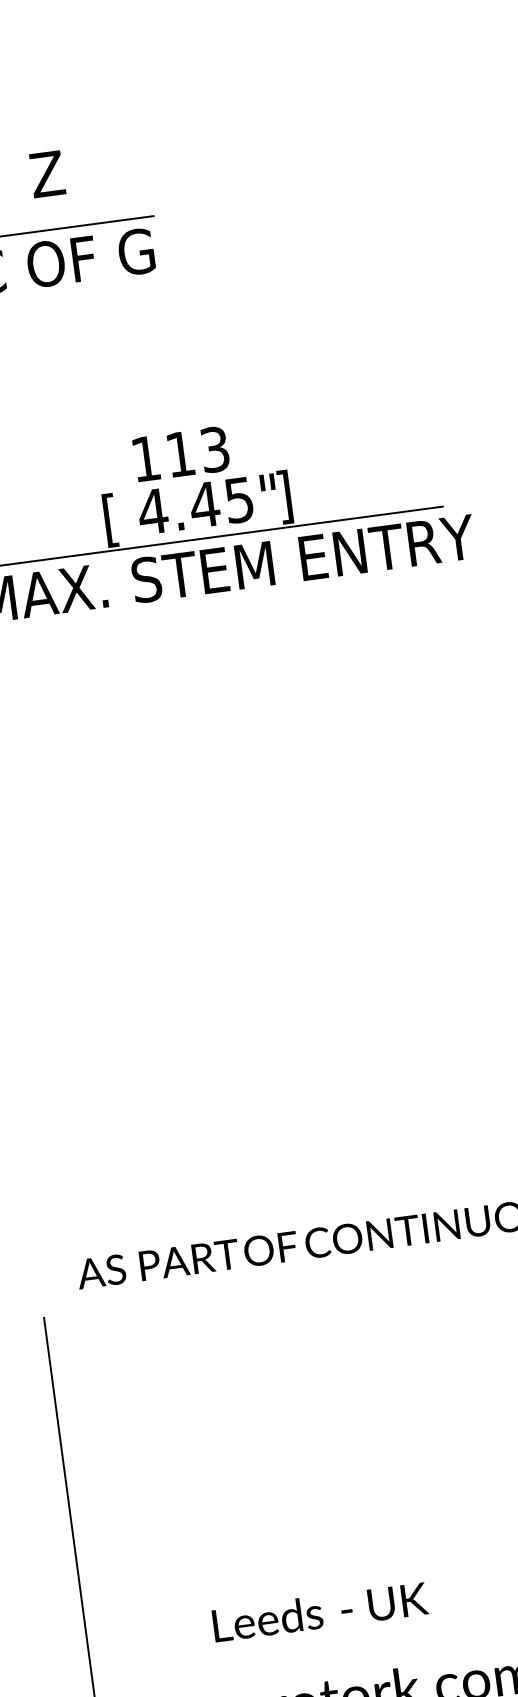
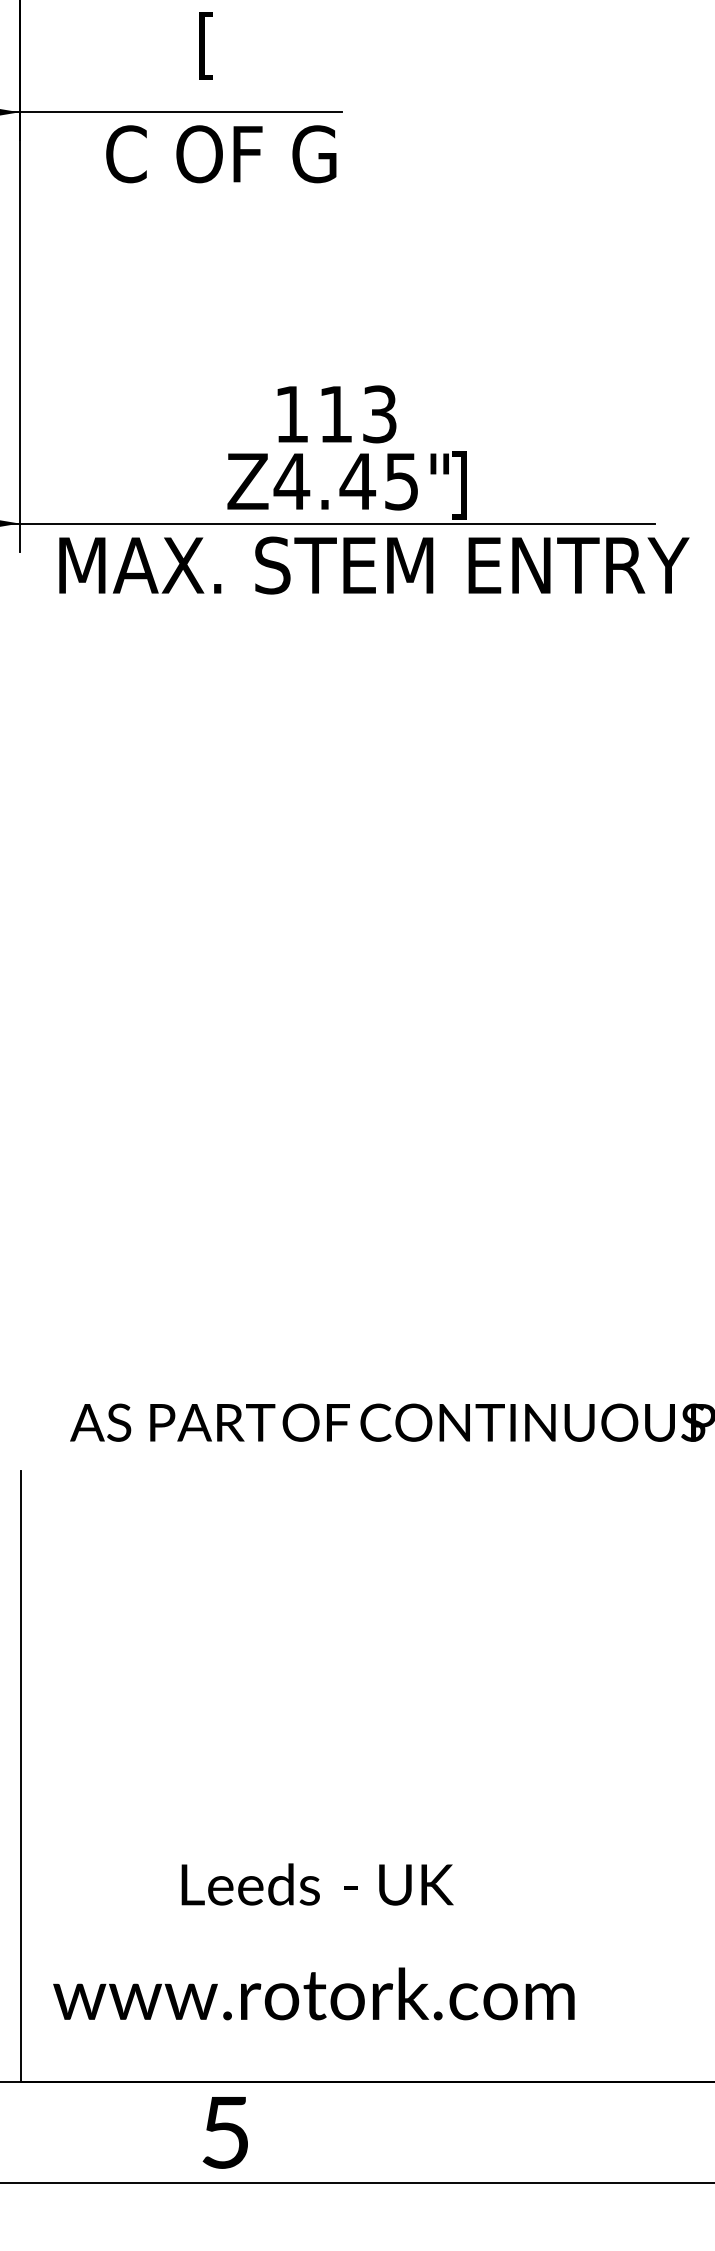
text: (47, 176) -> (215, 45), Z -> [
text: (118, 519) -> (247, 485), [ -> Z

